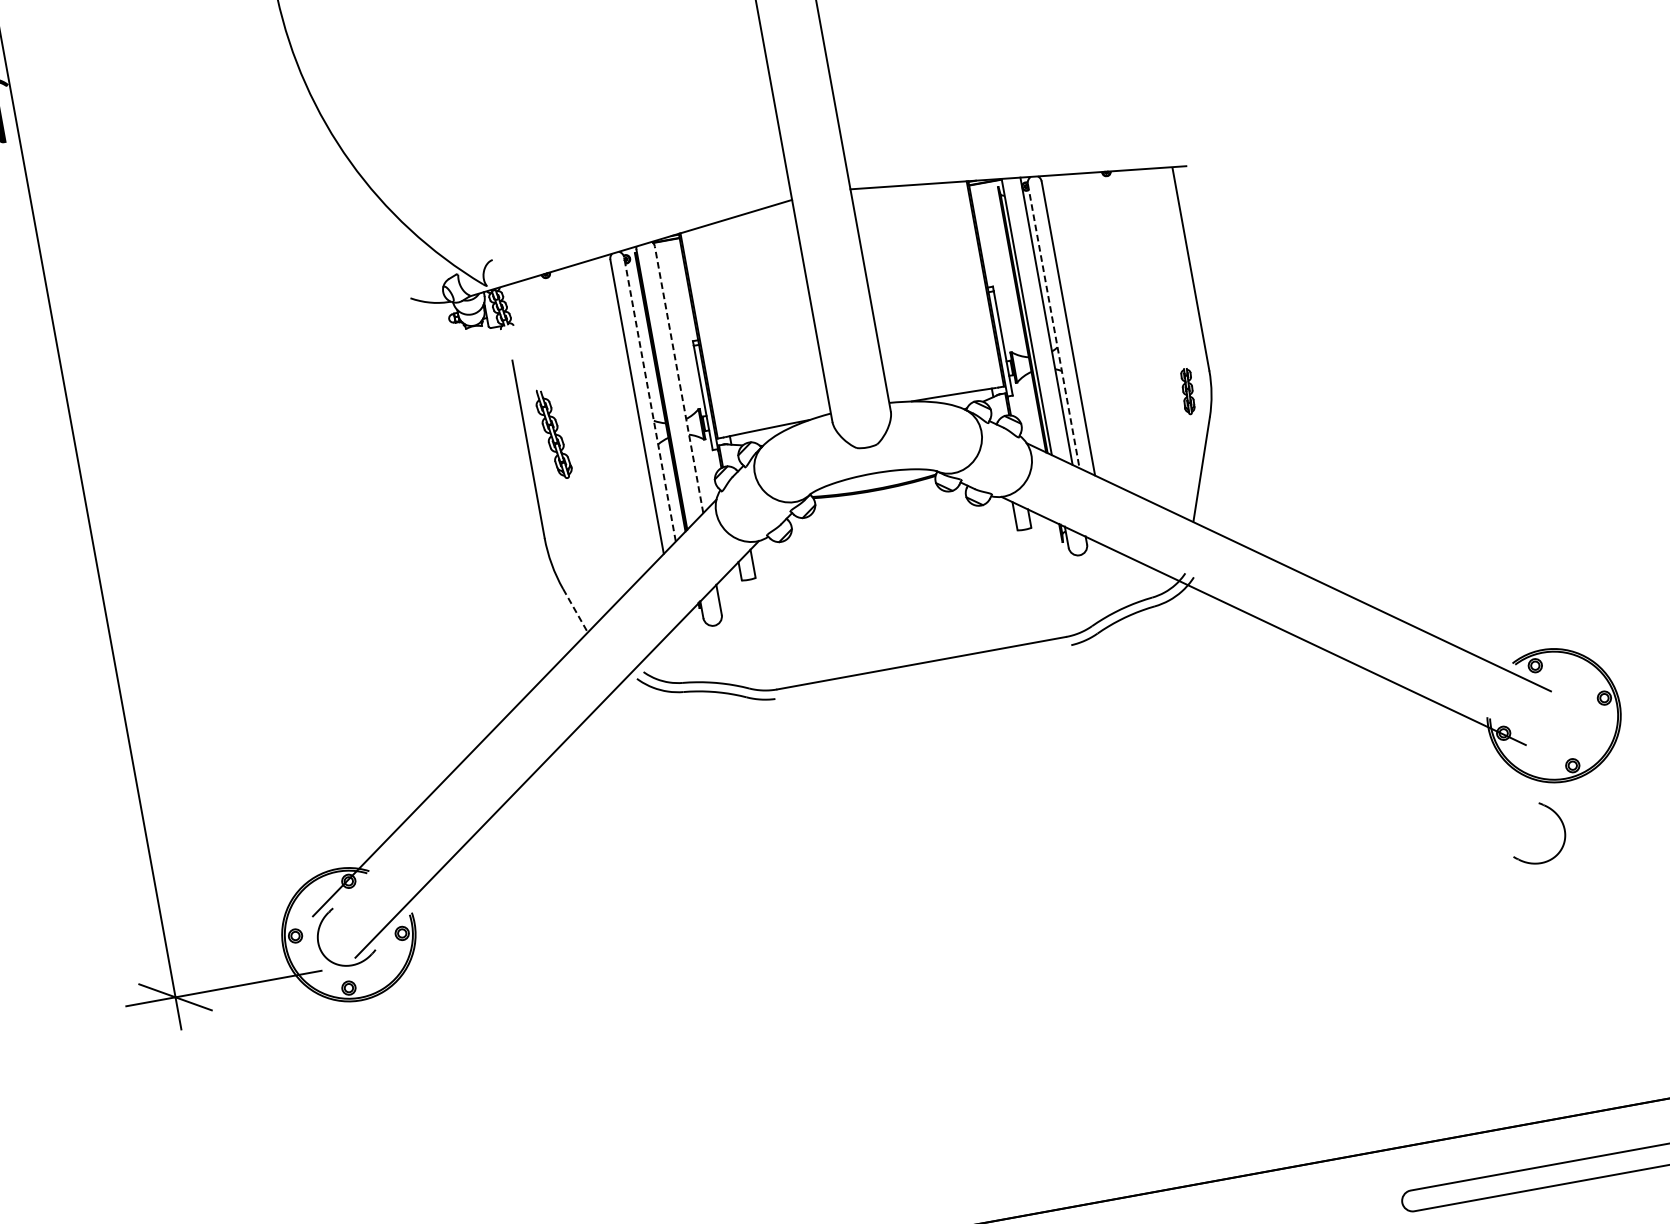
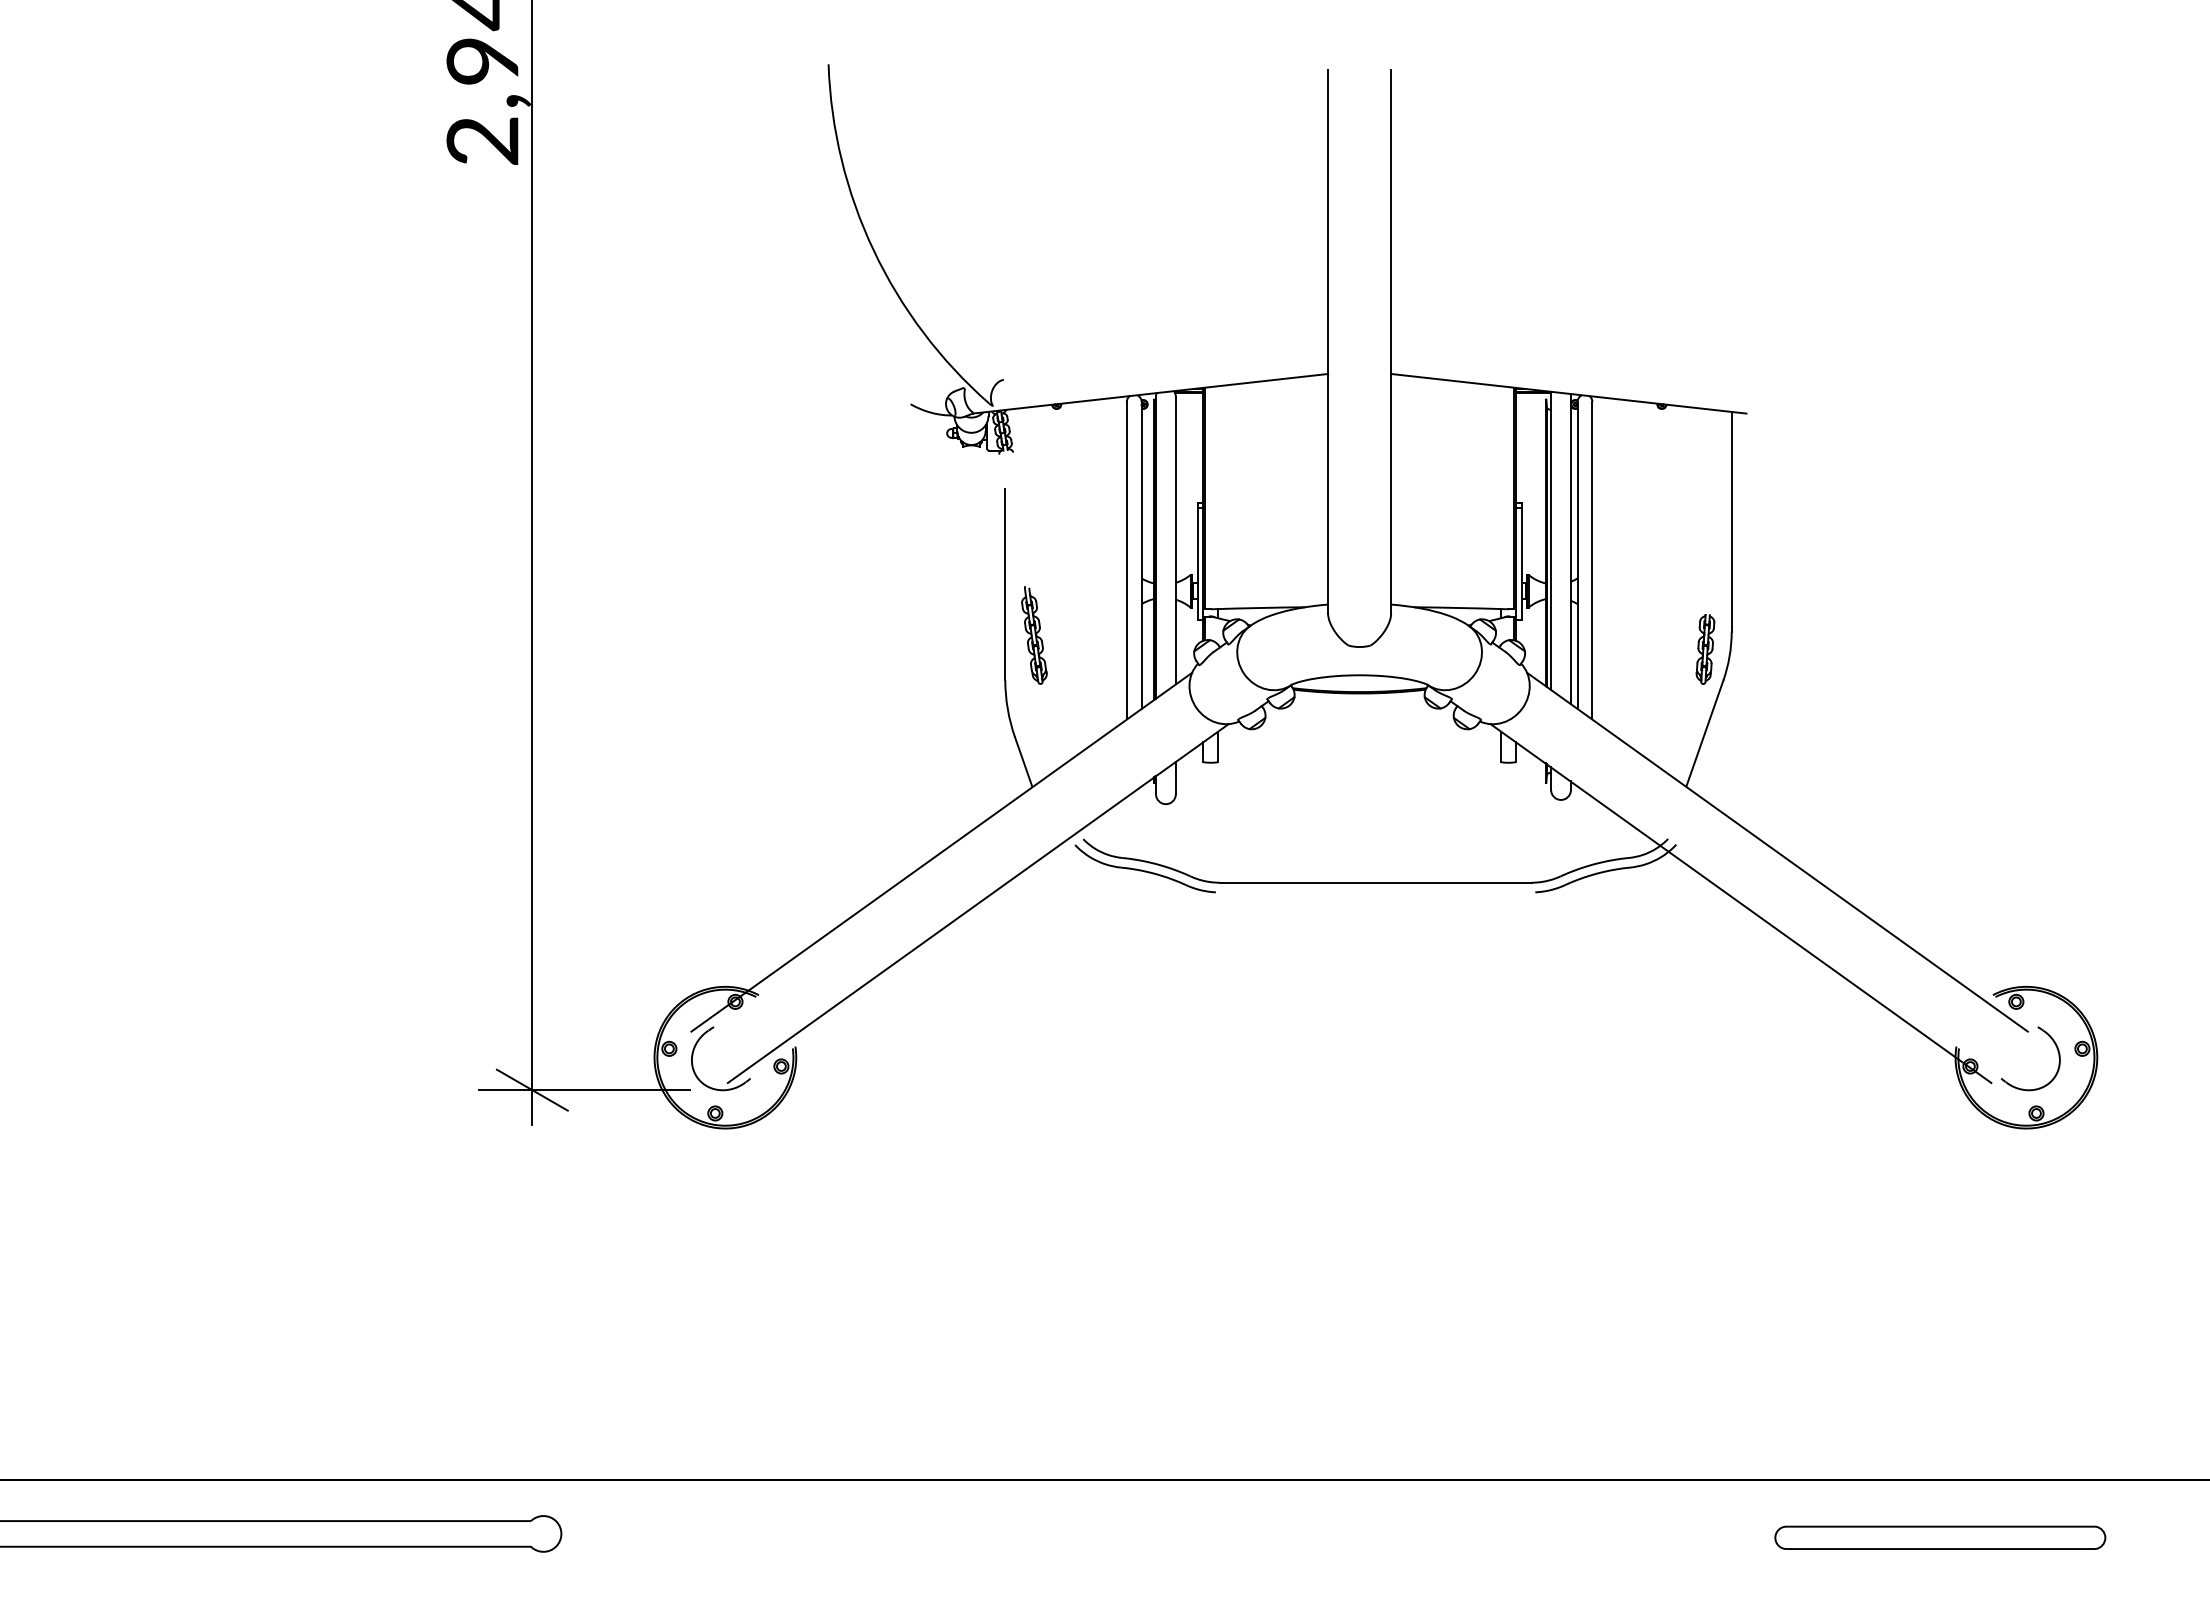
line: (1053, 326) -> (1577, 555), dashed -> solid
line: (678, 379) -> (1175, 540), dashed -> solid
part: (1188, 391) -> (1705, 649), size x1.43
line: (649, 398) -> (1141, 554), dashed -> solid
part: (553, 434) -> (1034, 635), moved
line: (575, 611) -> (1023, 762), dashed -> solid
part: (1558, 818) -> (2055, 1046), moved

